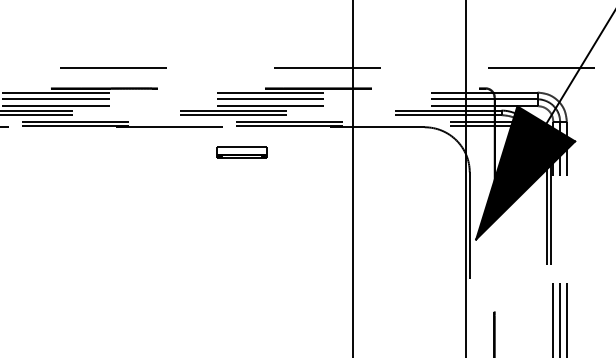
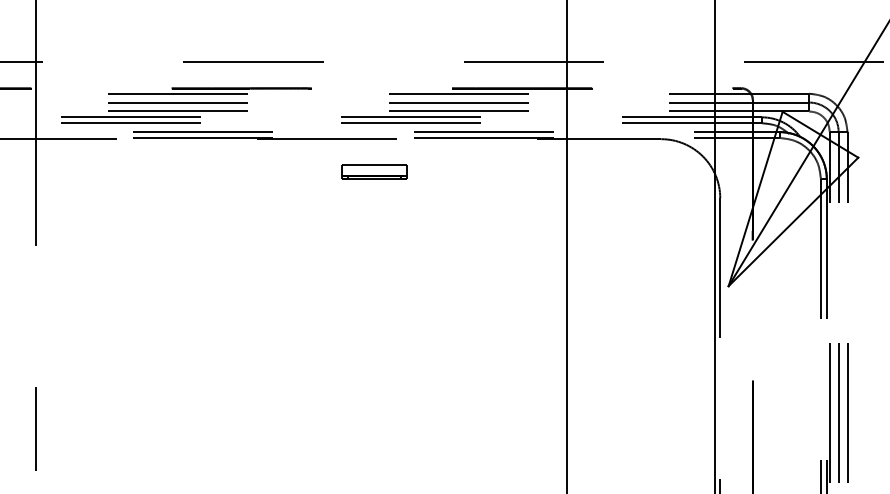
part: (242, 151) -> (374, 171), moved
fill: (525, 172) -> (793, 198), removed

